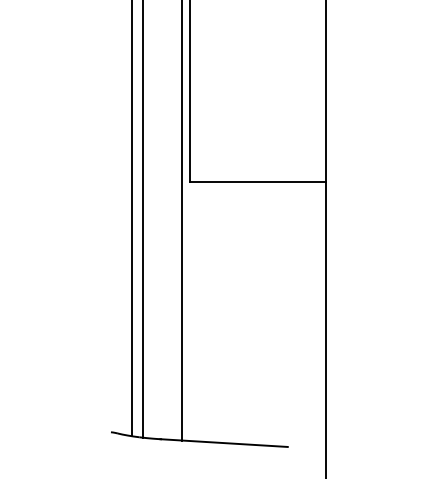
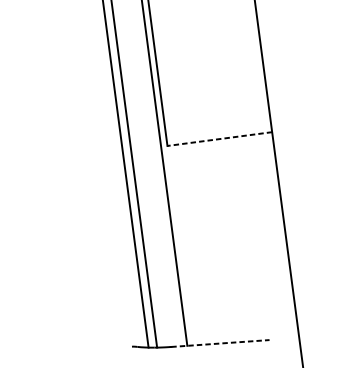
line: (257, 181) -> (219, 138), solid -> dashed
line: (224, 443) -> (220, 343), solid -> dashed

